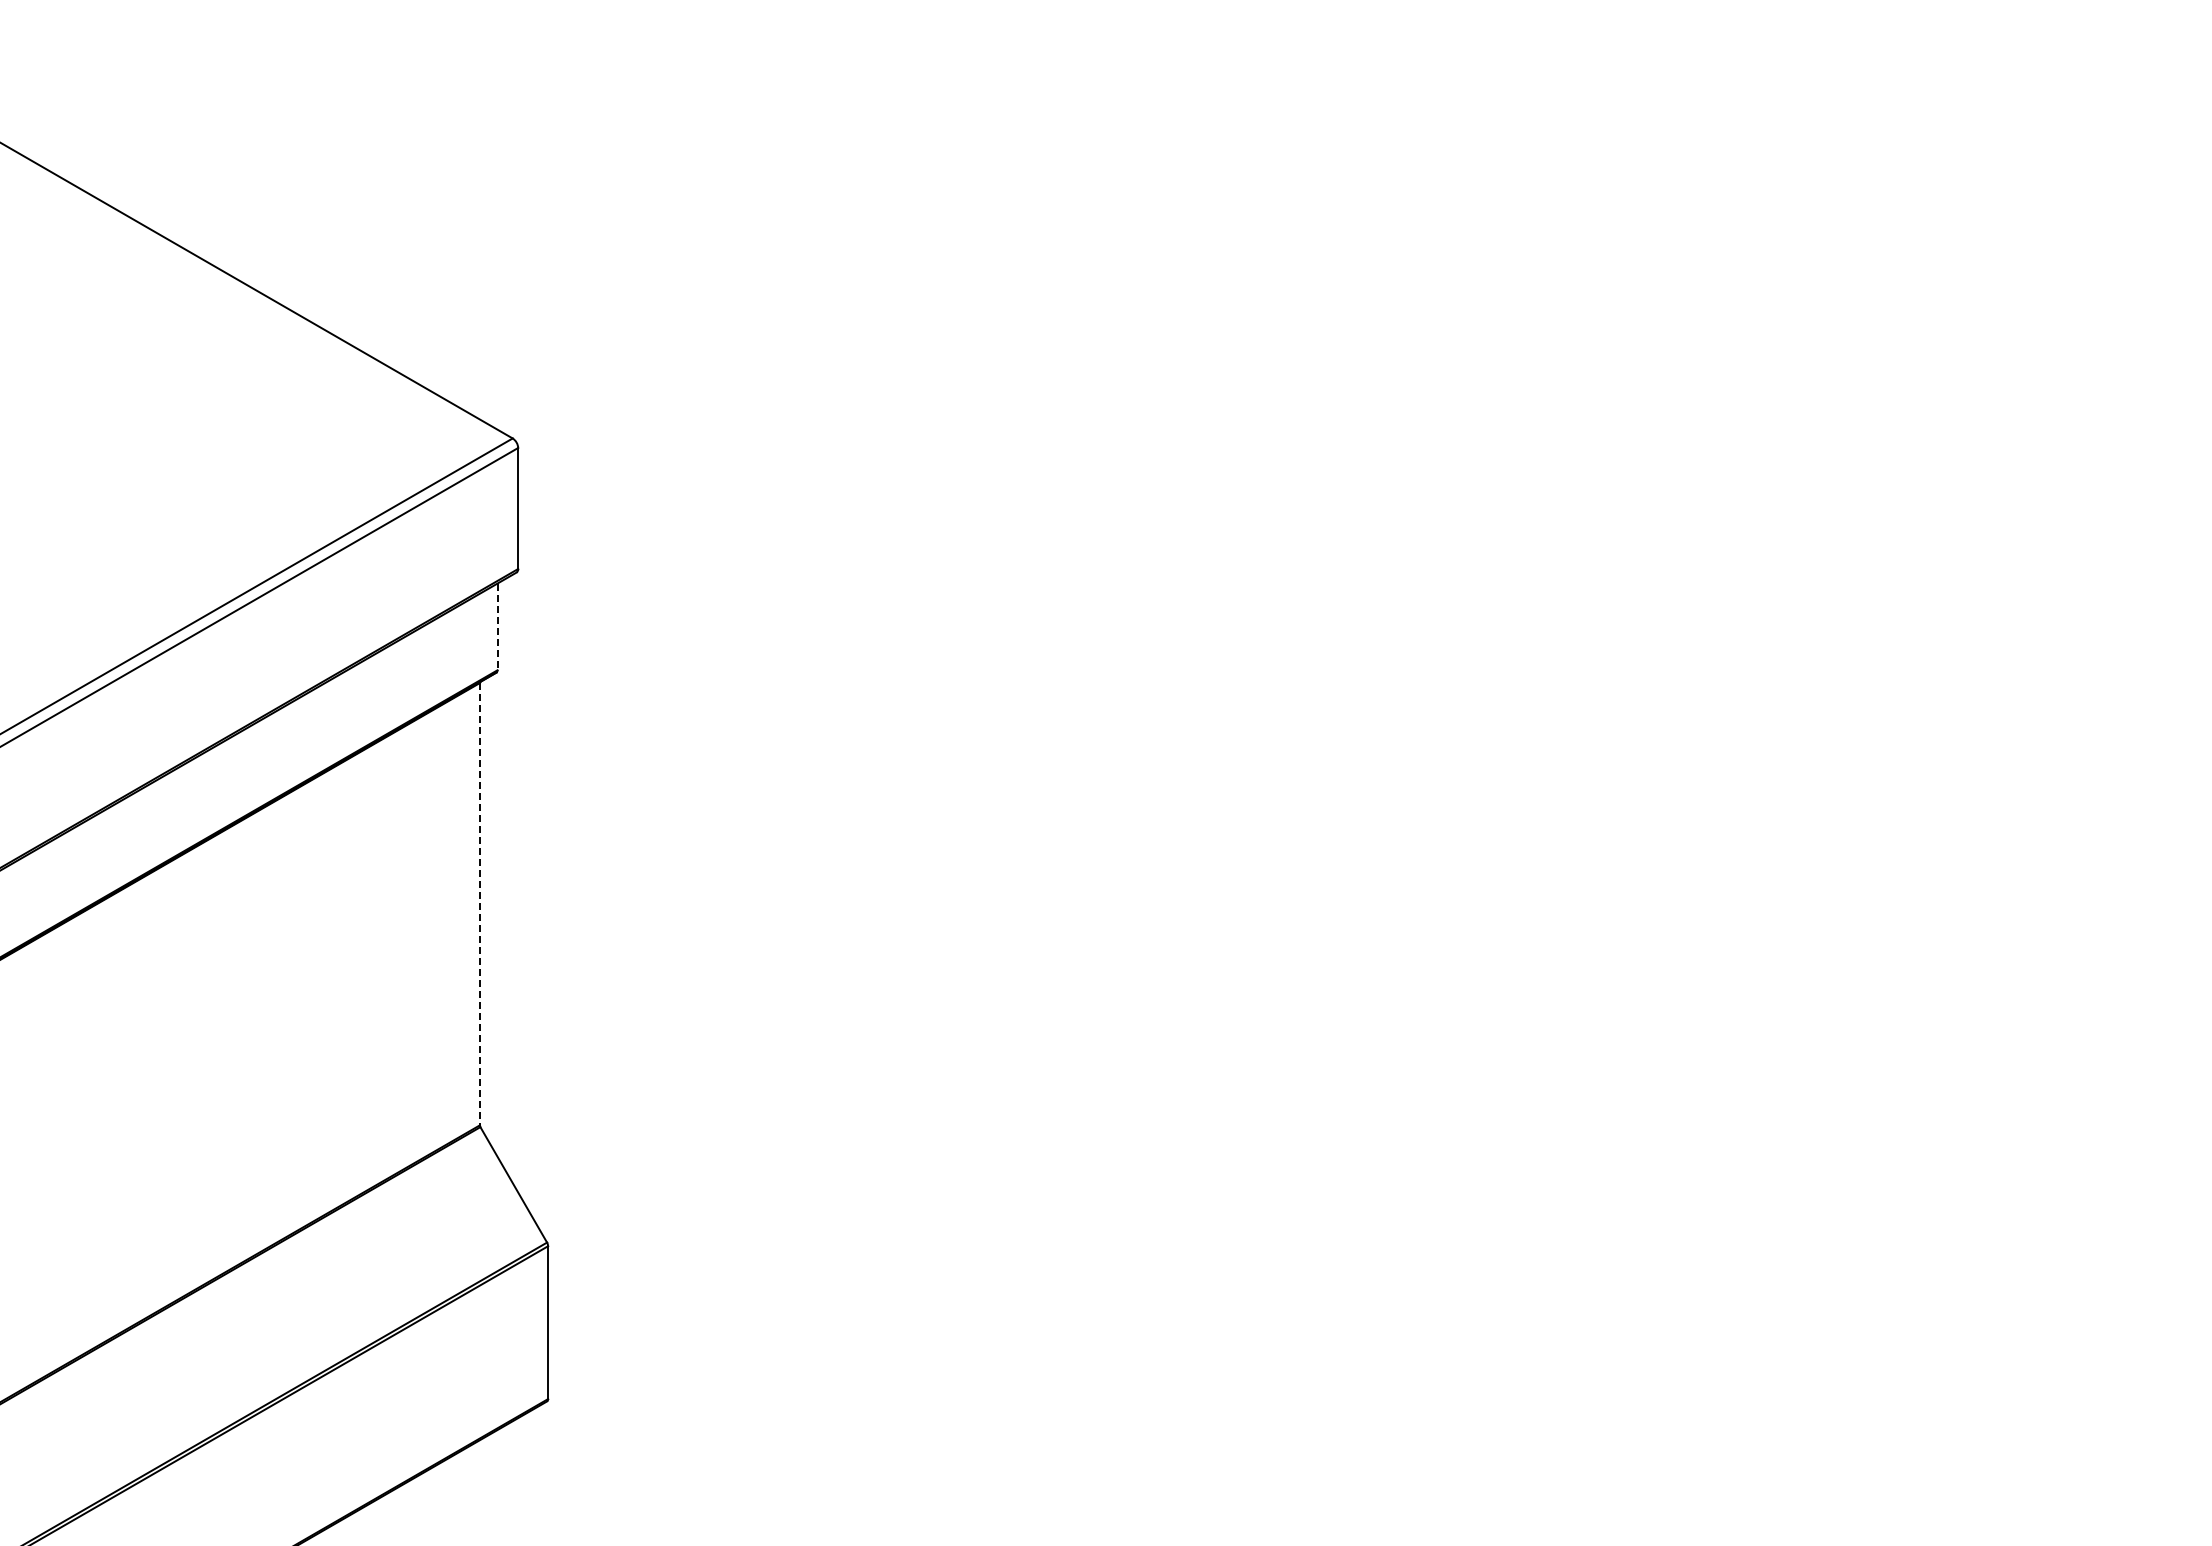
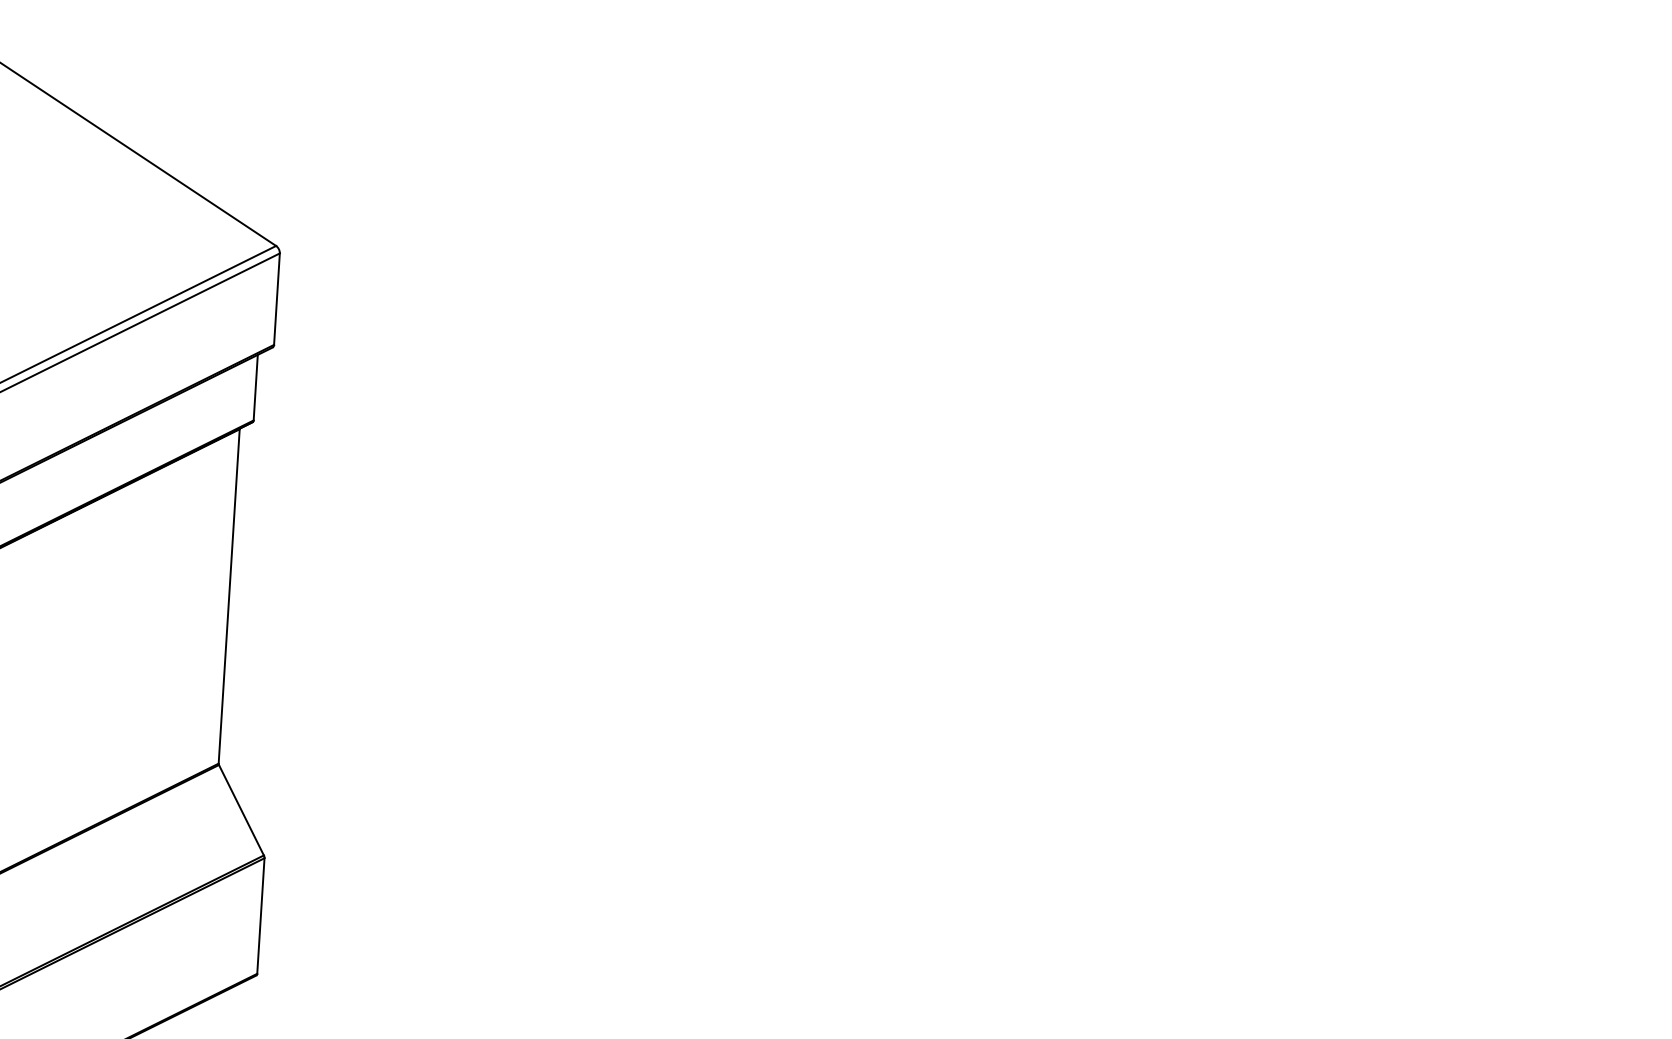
line: (497, 627) -> (255, 388), dashed -> solid
line: (479, 904) -> (228, 596), dashed -> solid

